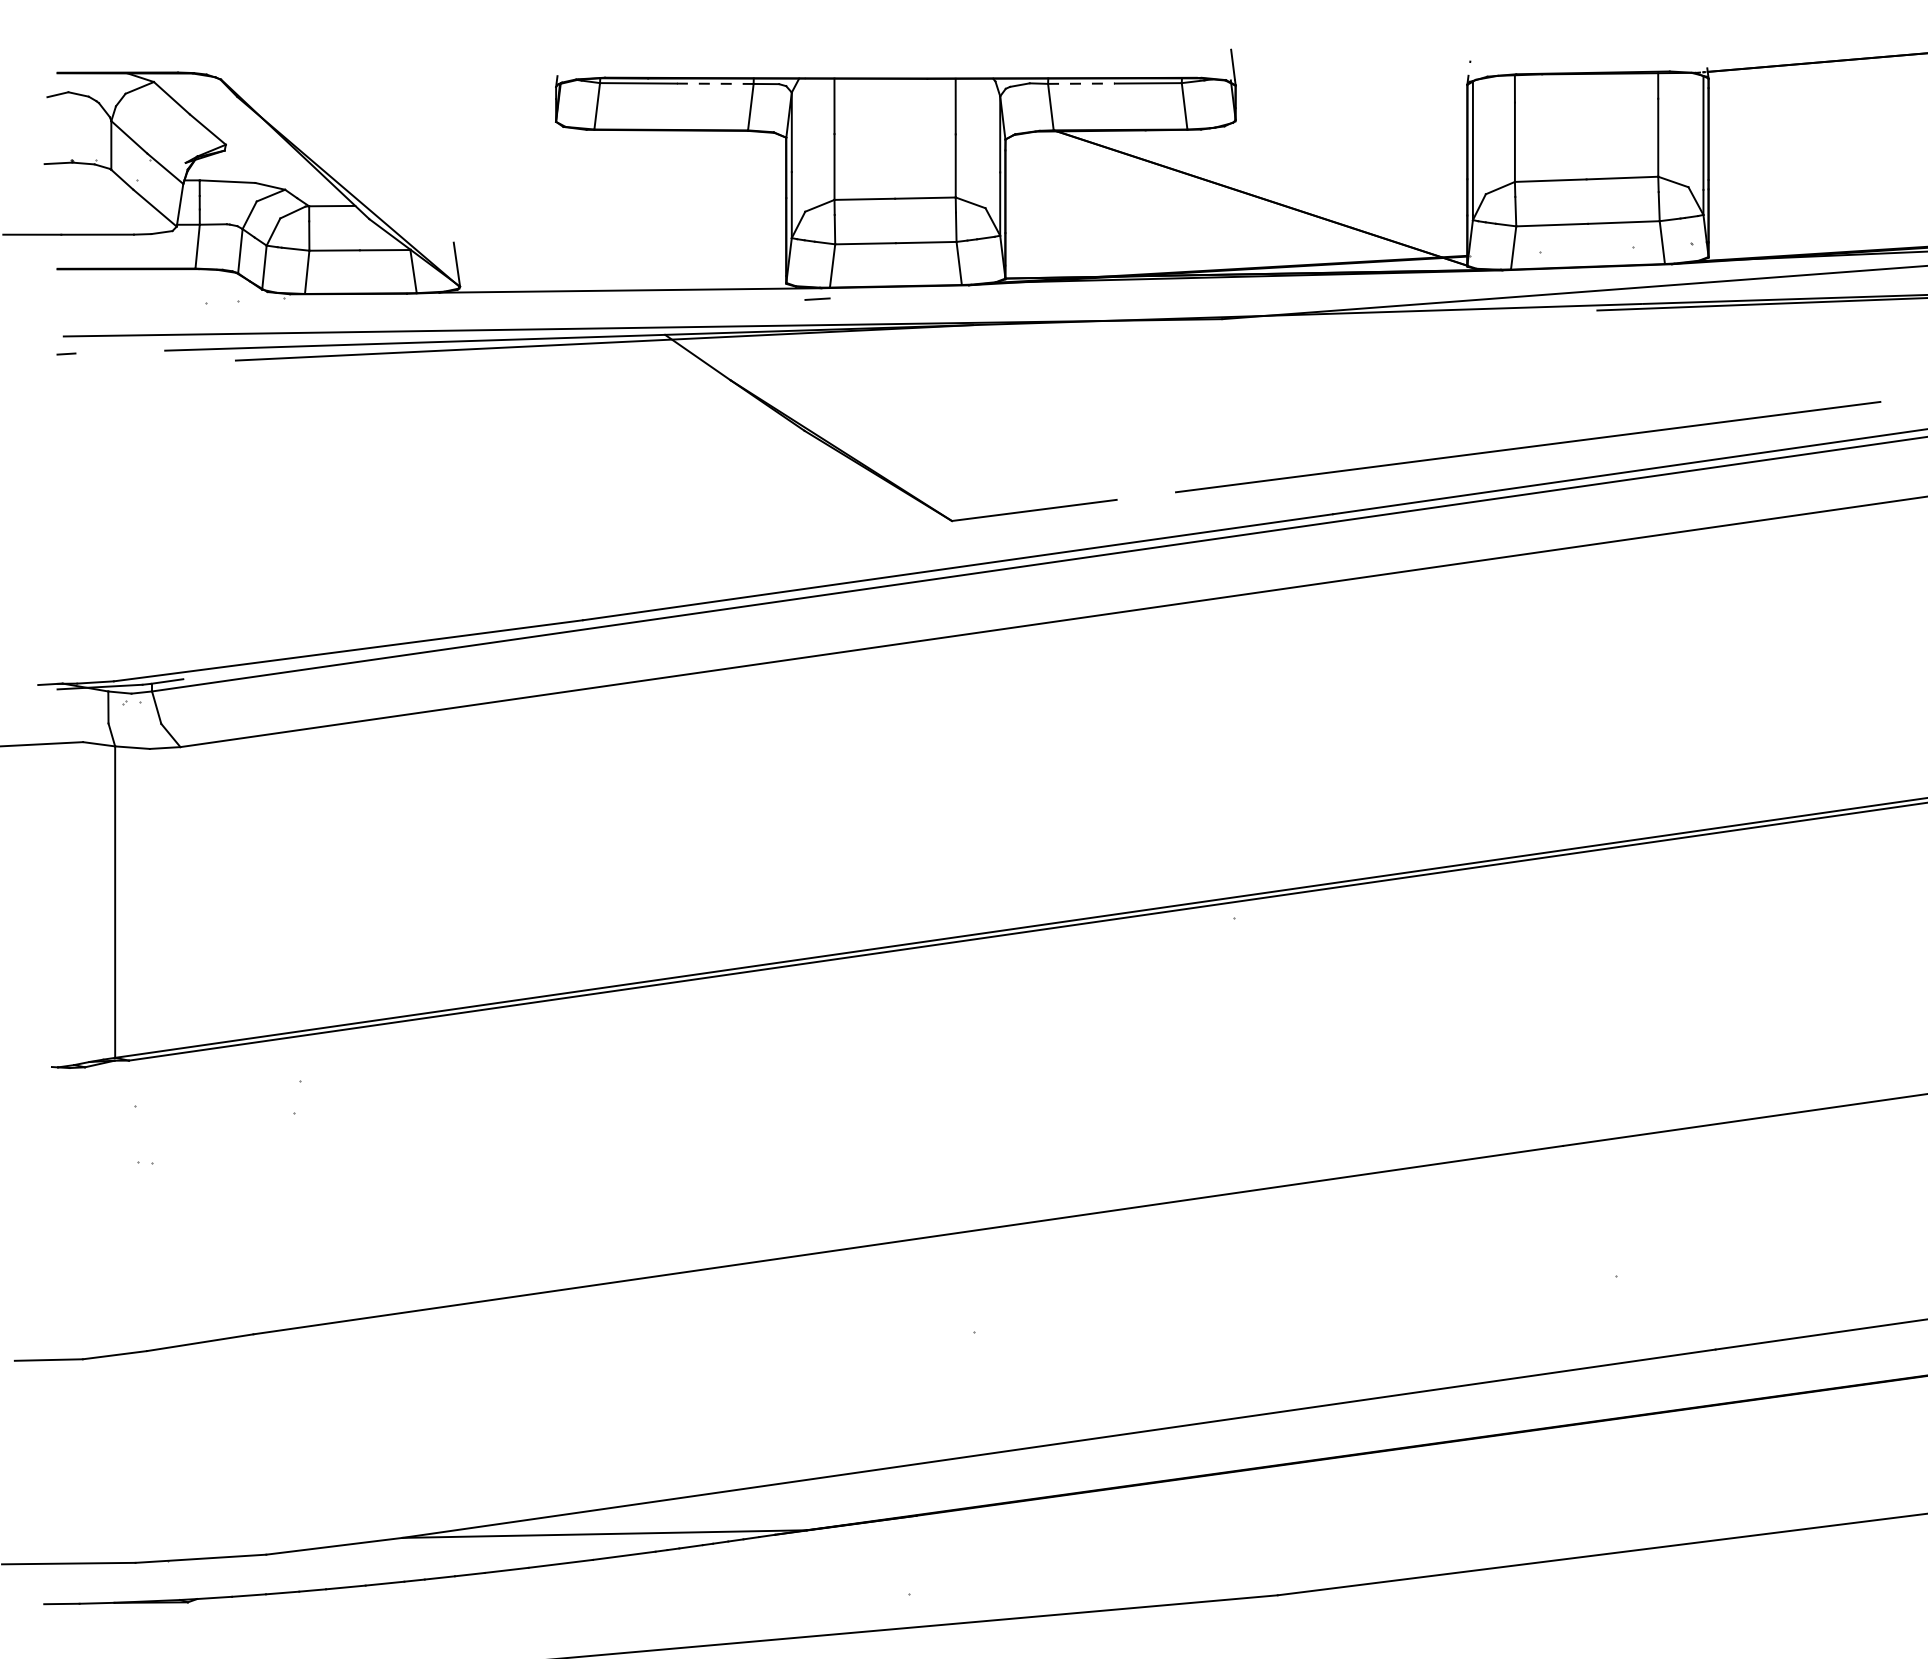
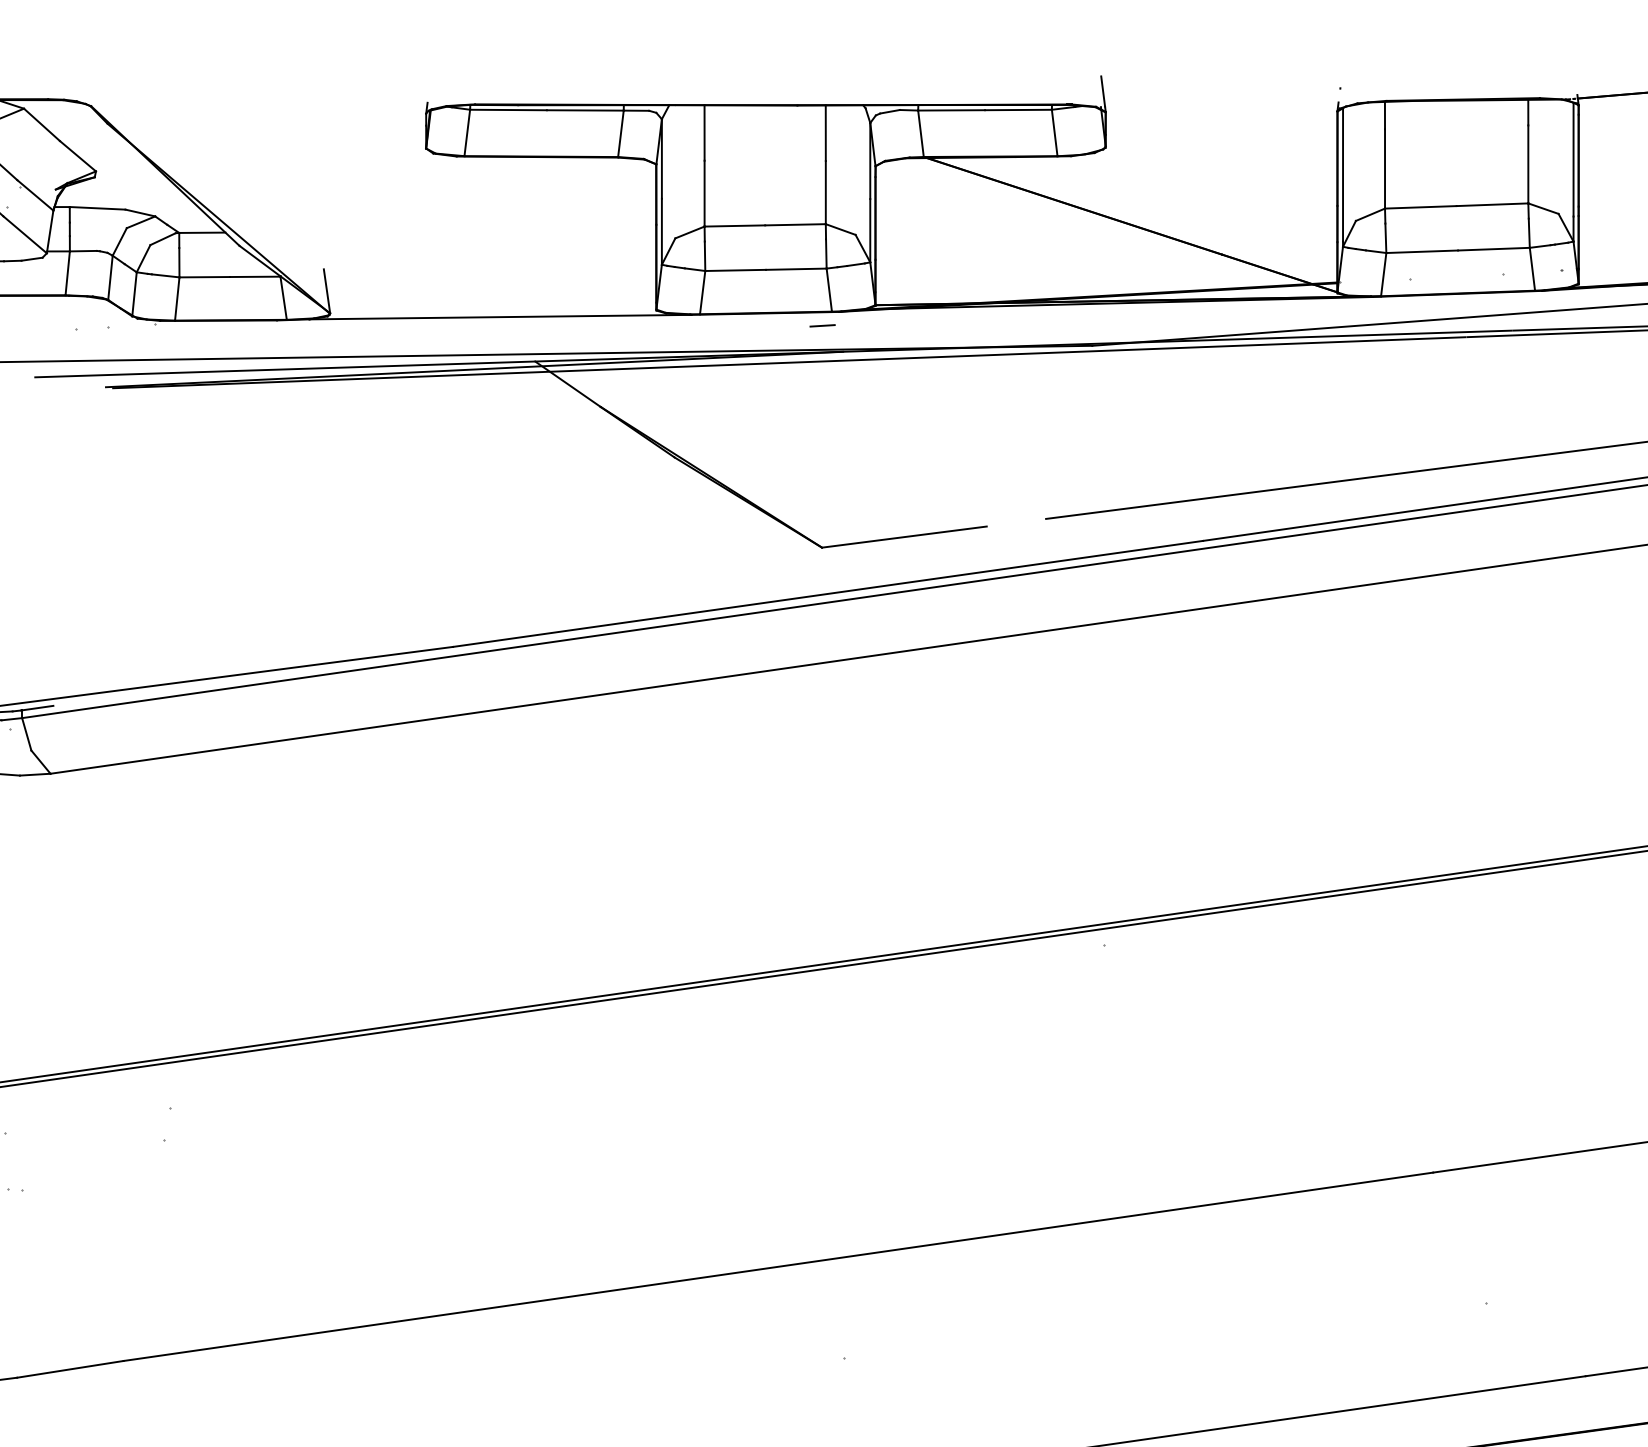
line: (714, 83) -> (584, 110), dashed -> solid
line: (1082, 83) -> (952, 110), dashed -> solid
line: (817, 298) -> (822, 325), moved
line: (919, 335) -> (789, 362), added

